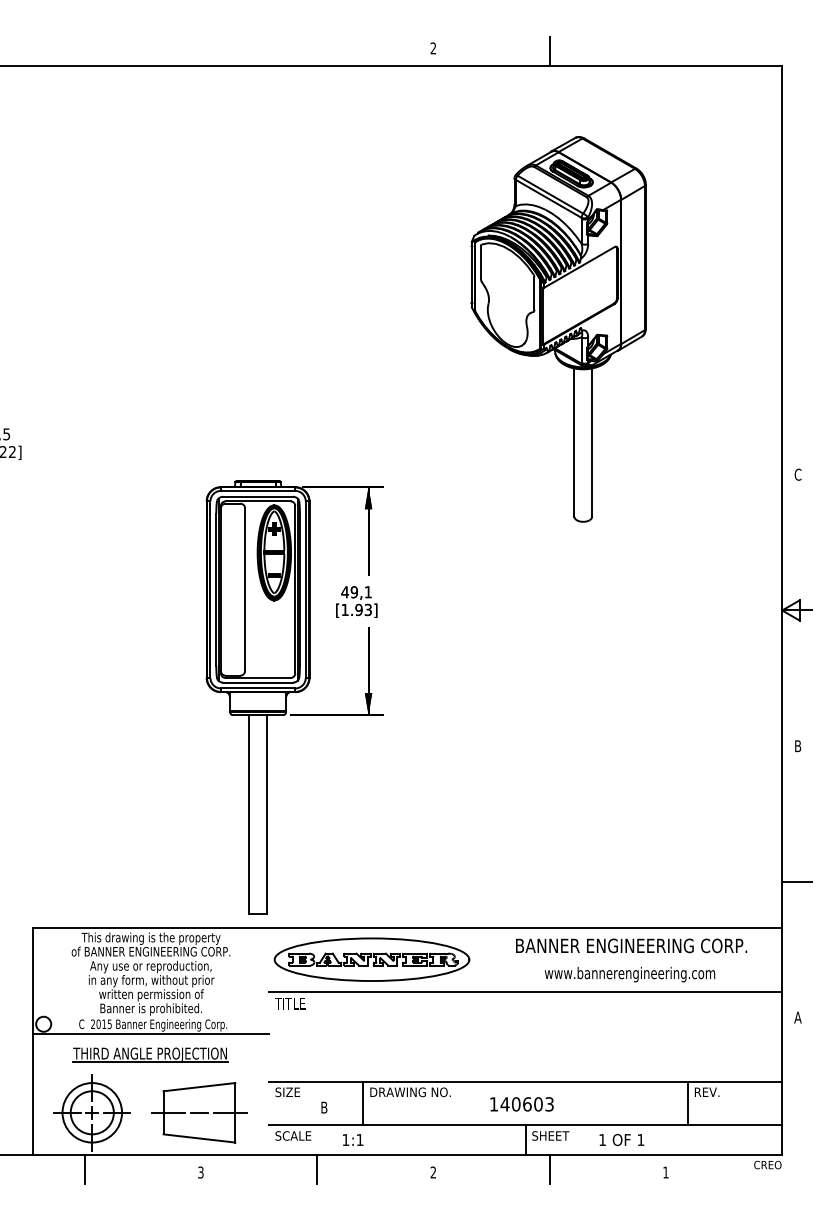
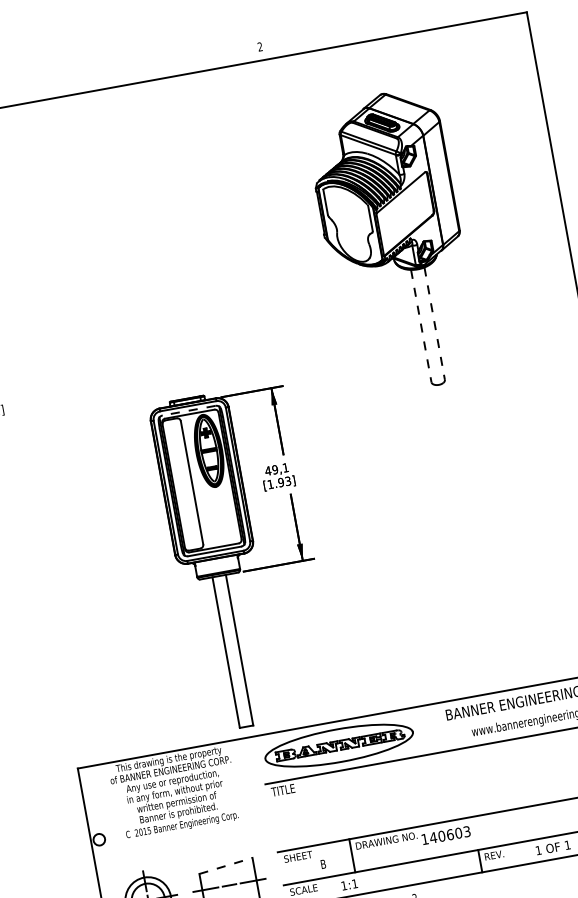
line: (549, 51) -> (348, 33), removed
line: (574, 443) -> (421, 326), solid -> dashed
line: (592, 443) -> (435, 324), solid -> dashed
line: (258, 496) -> (189, 410), solid -> dashed
line: (150, 1034) -> (181, 832), removed
part: (150, 1054) -> (184, 847), removed
line: (199, 1087) -> (226, 866), solid -> dashed
text: (298, 1091) -> (301, 855), SIZE -> SHEET
text: (521, 1104) -> (445, 835), moved
text: (550, 1135) -> (498, 854), SHEET -> REV.
line: (549, 1169) -> (502, 880), removed

